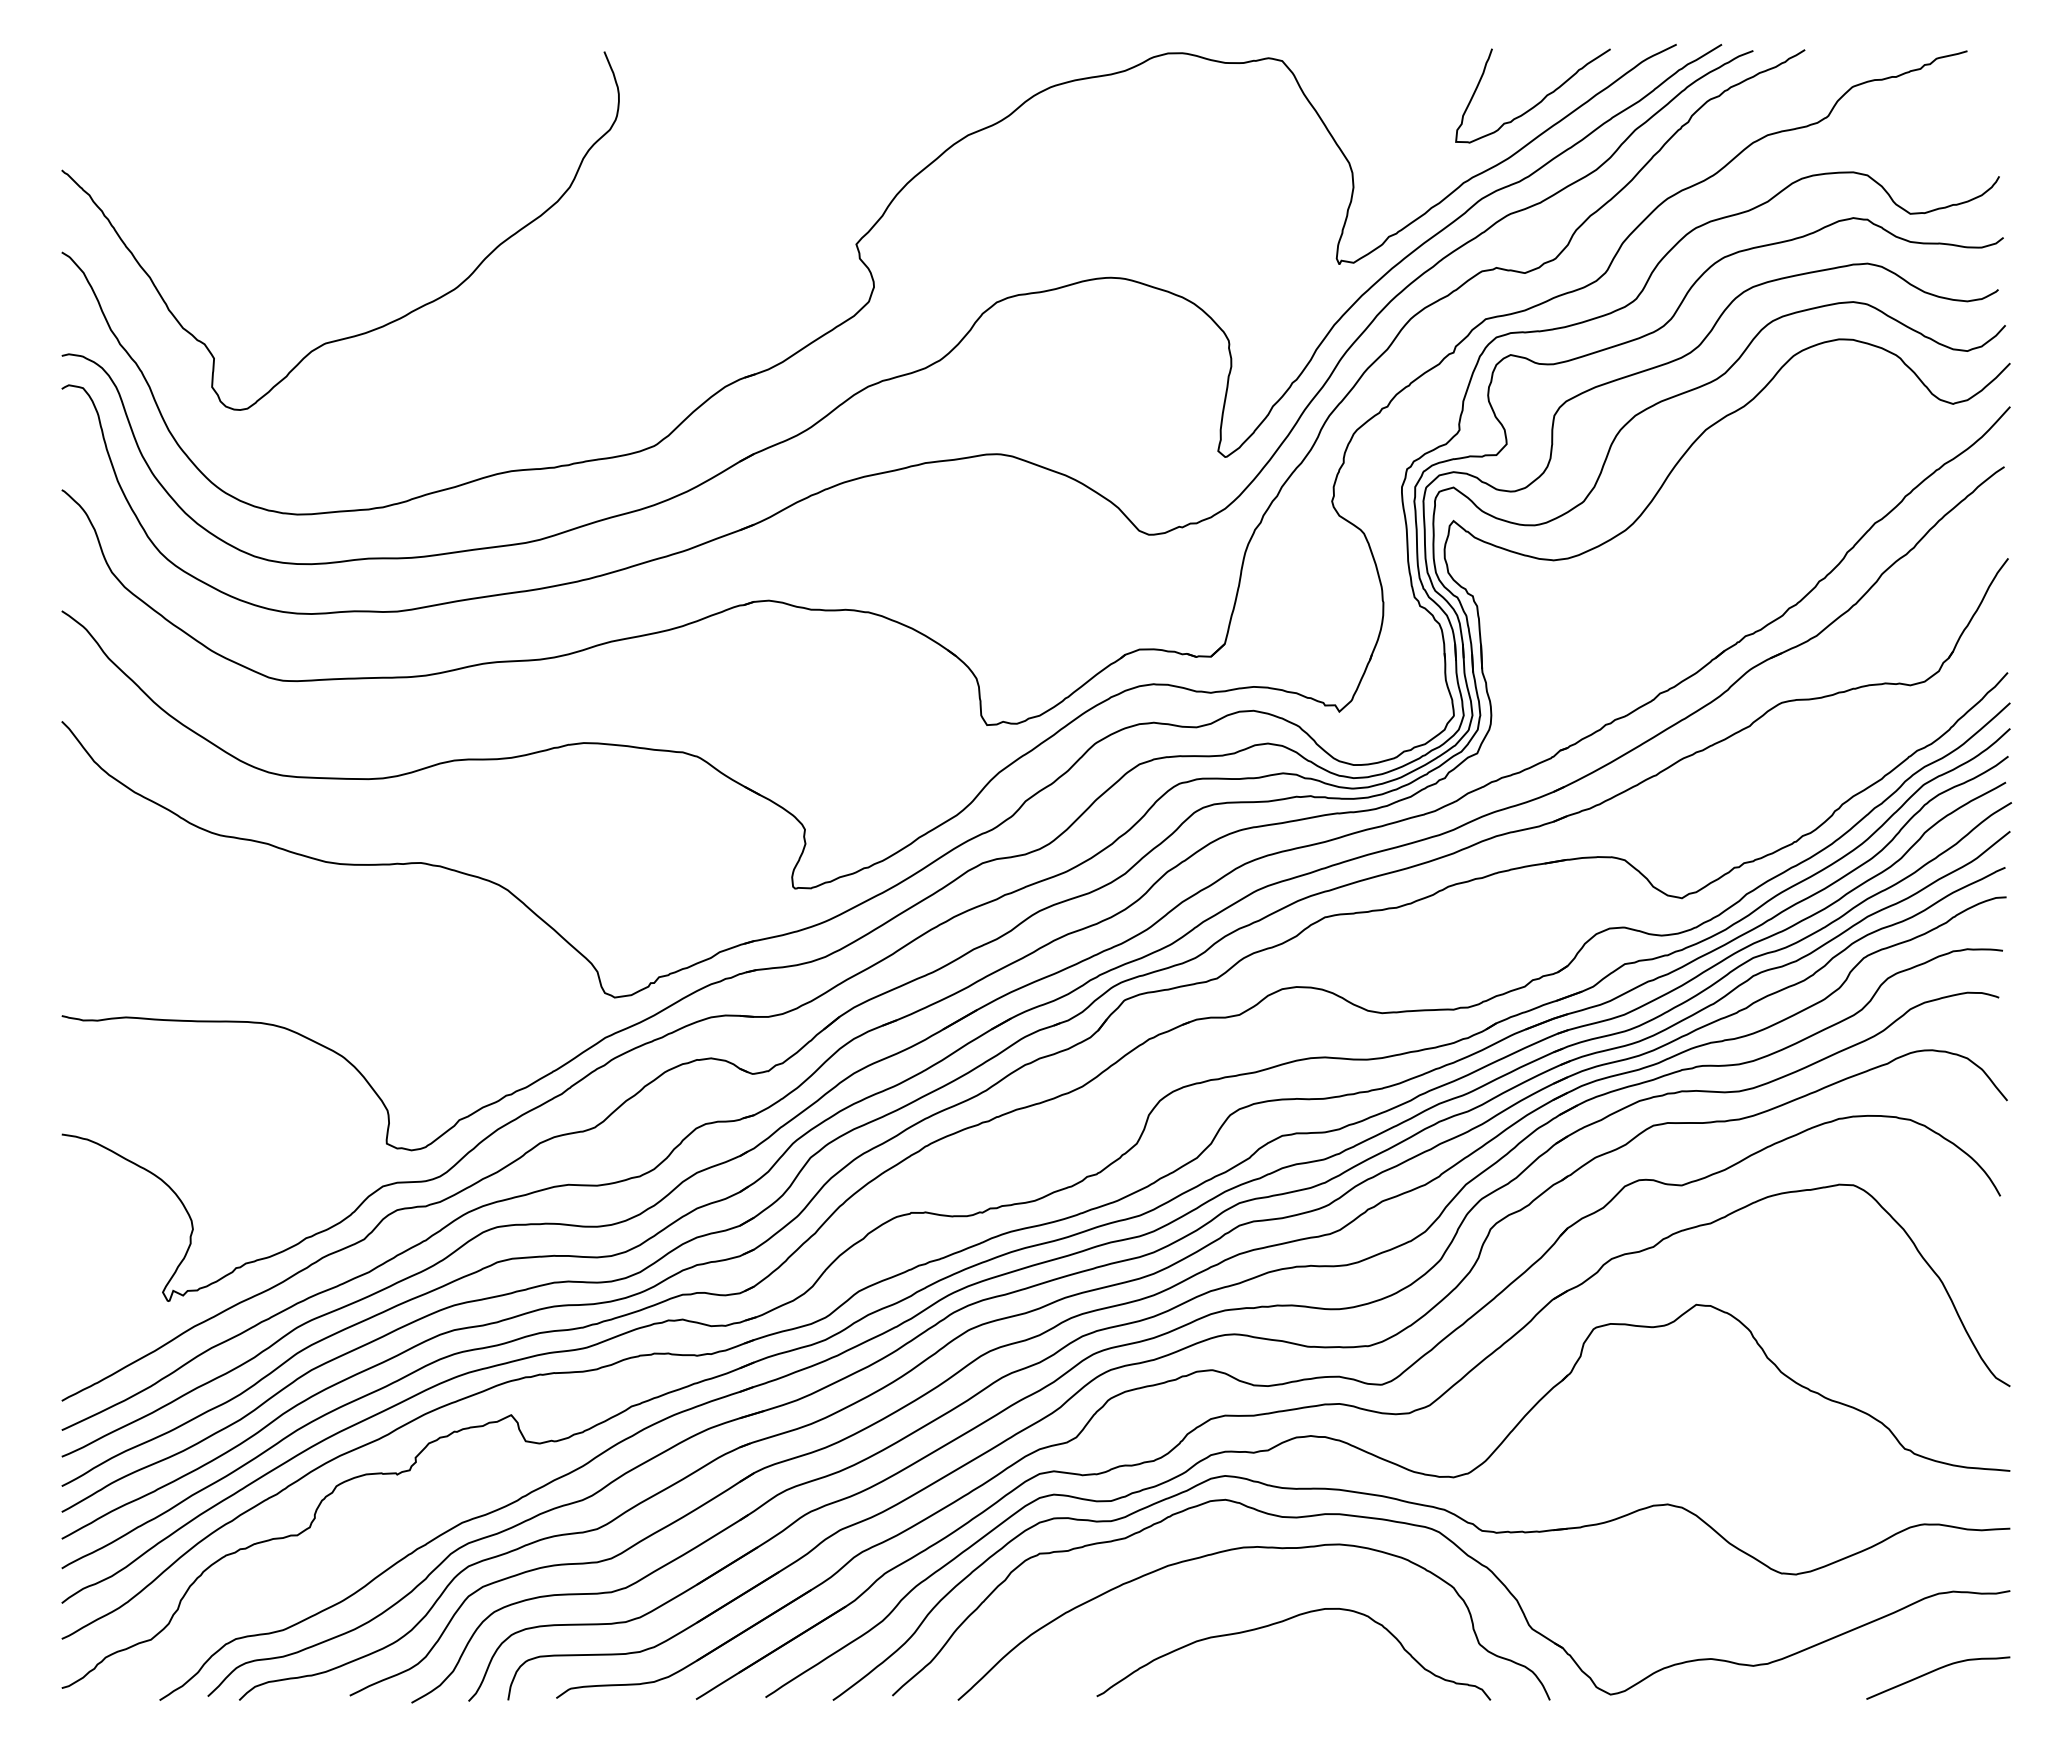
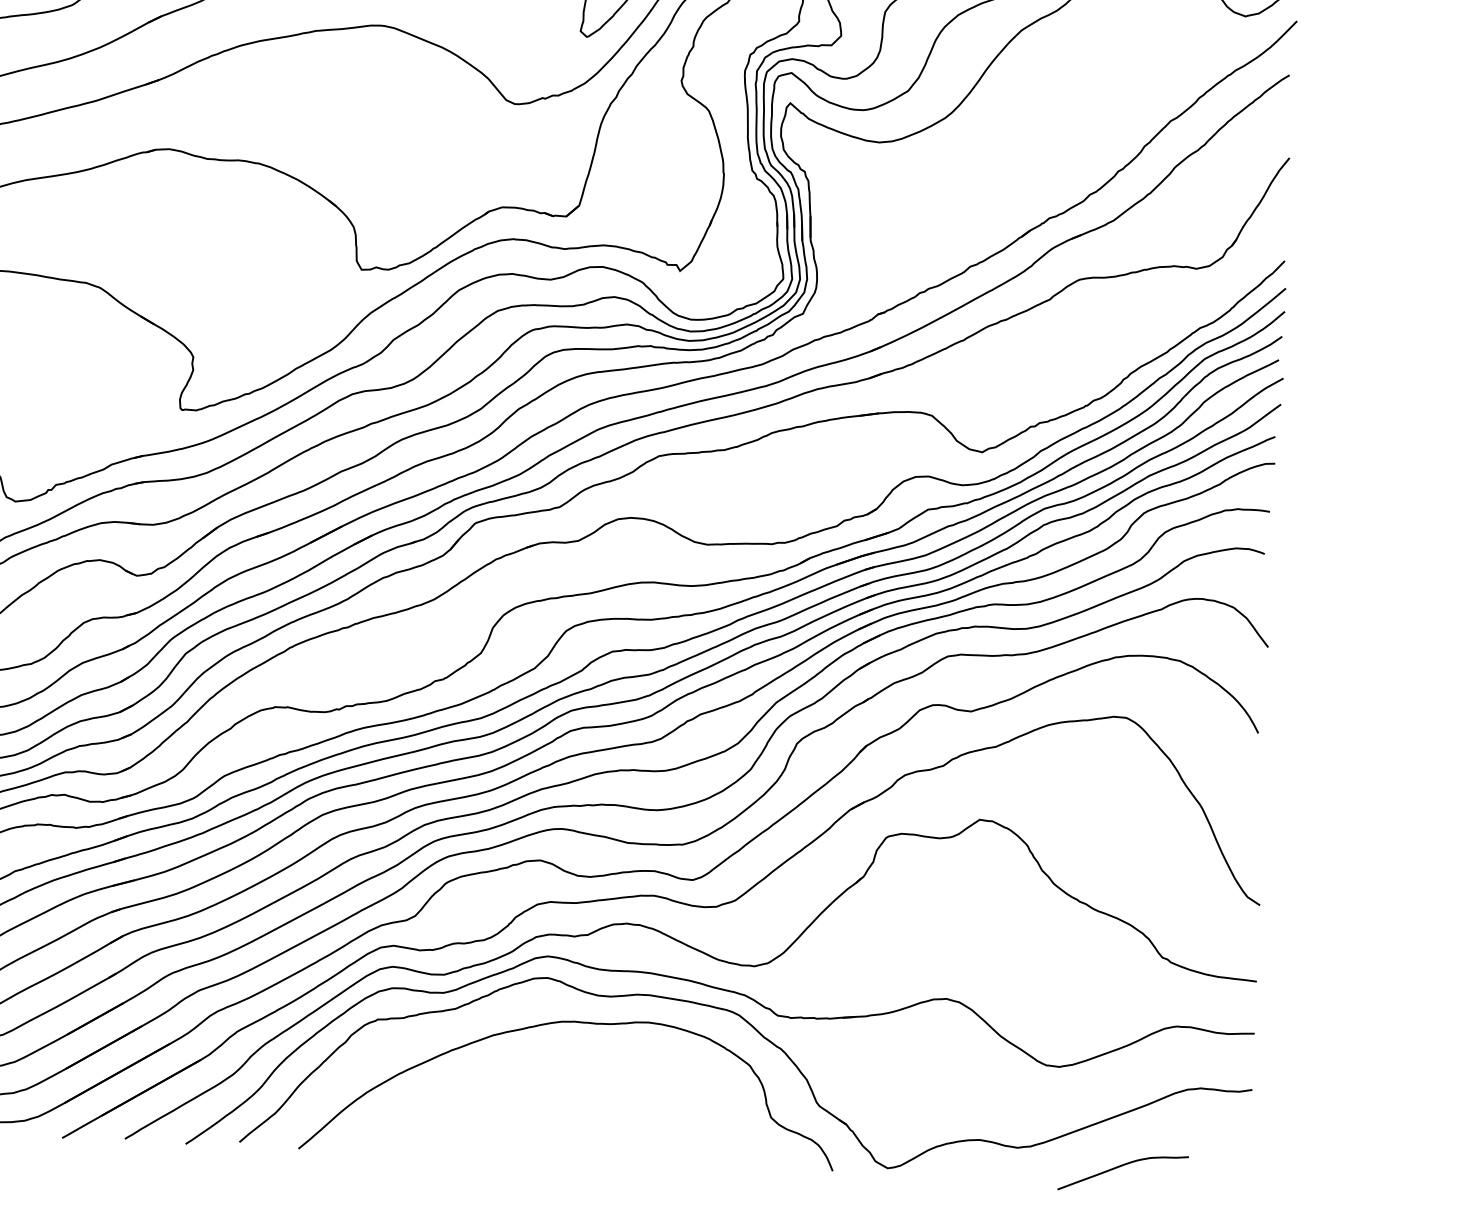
curve: (1282, 1622) -> (594, 1090), removed
curve: (1935, 1671) -> (1120, 1167), moved

